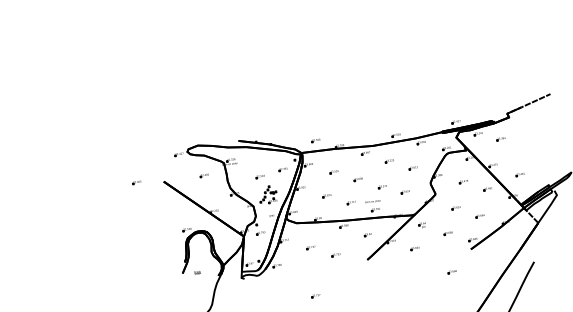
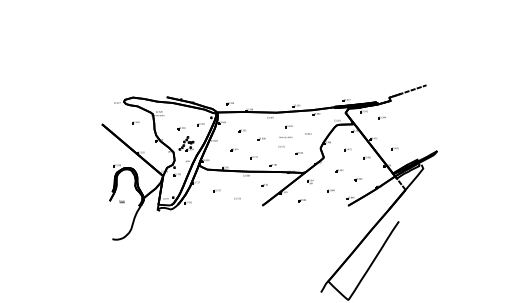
part: (136, 182) -> (79, 122), removed
text: (372, 200) -> (285, 136), moved
part: (451, 271) -> (330, 222), removed
part: (315, 295) -> (216, 230), removed

